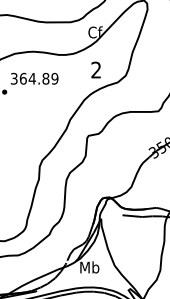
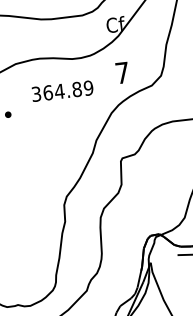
text: (95, 69) -> (121, 72), 2 -> 7
text: (34, 78) -> (62, 90), moved

